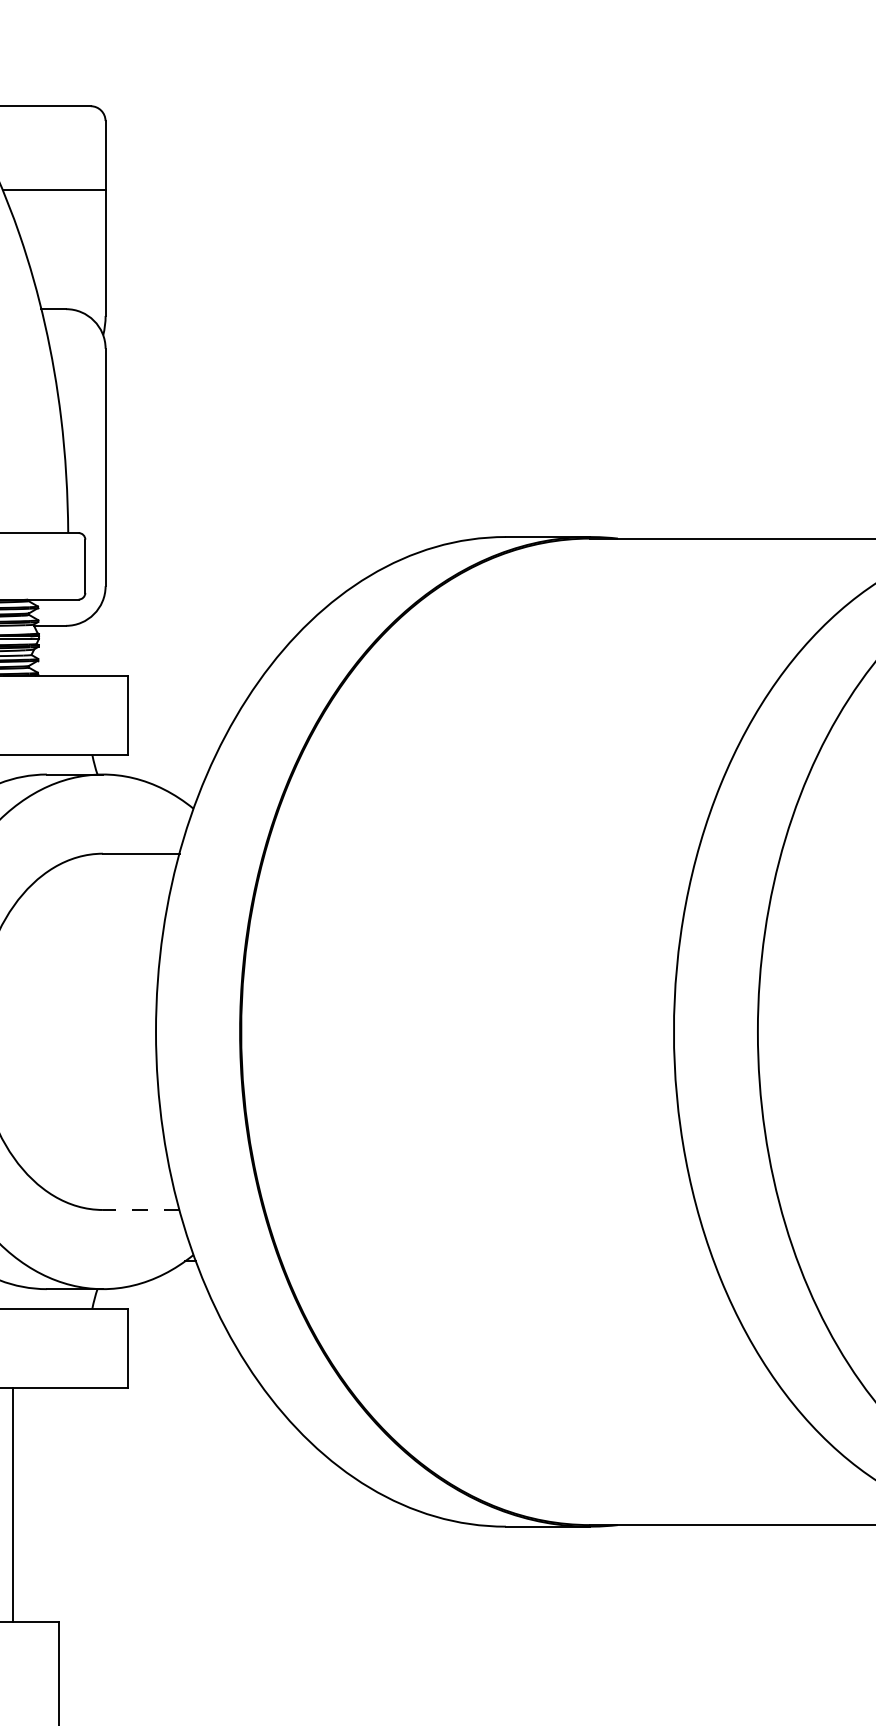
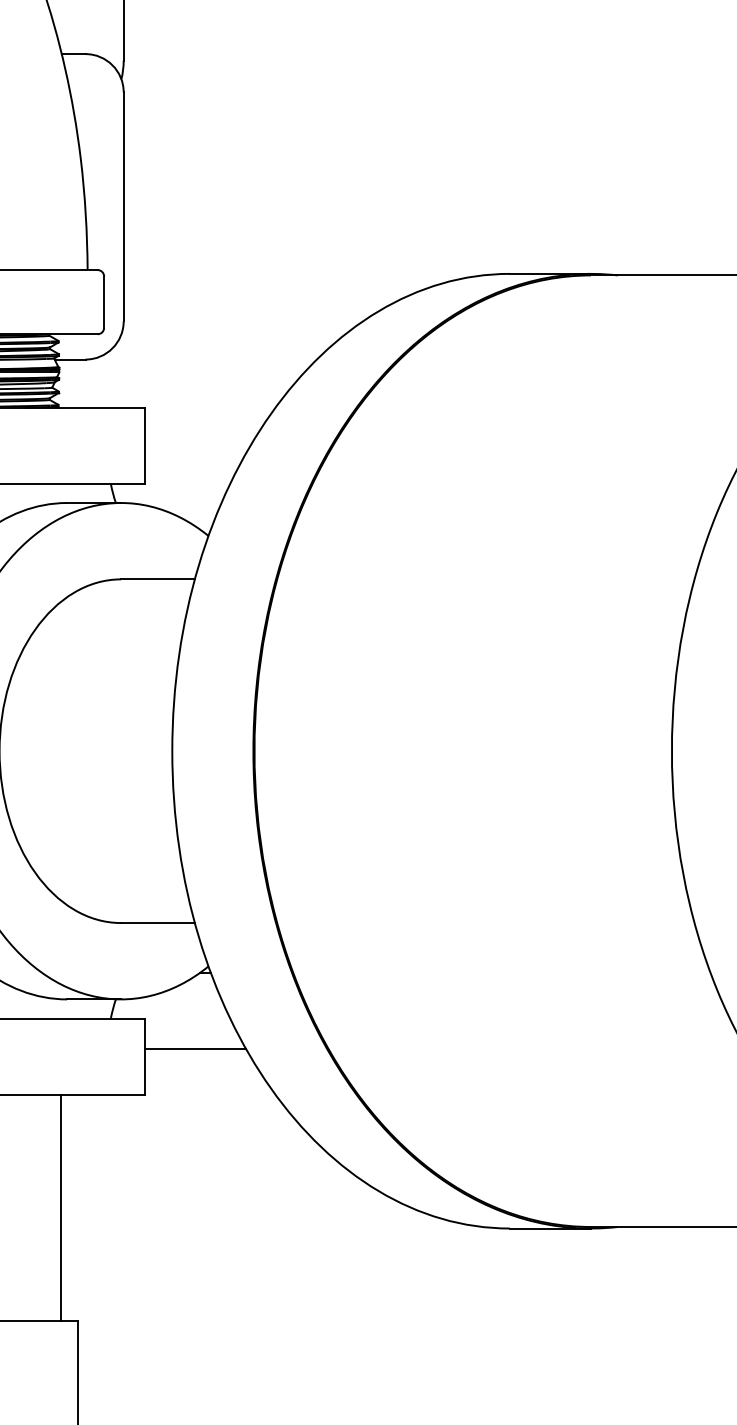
line: (140, 1209) -> (157, 922), dashed -> solid
line: (180, 1340) -> (195, 1048), added
line: (13, 1505) -> (61, 1208), moved

